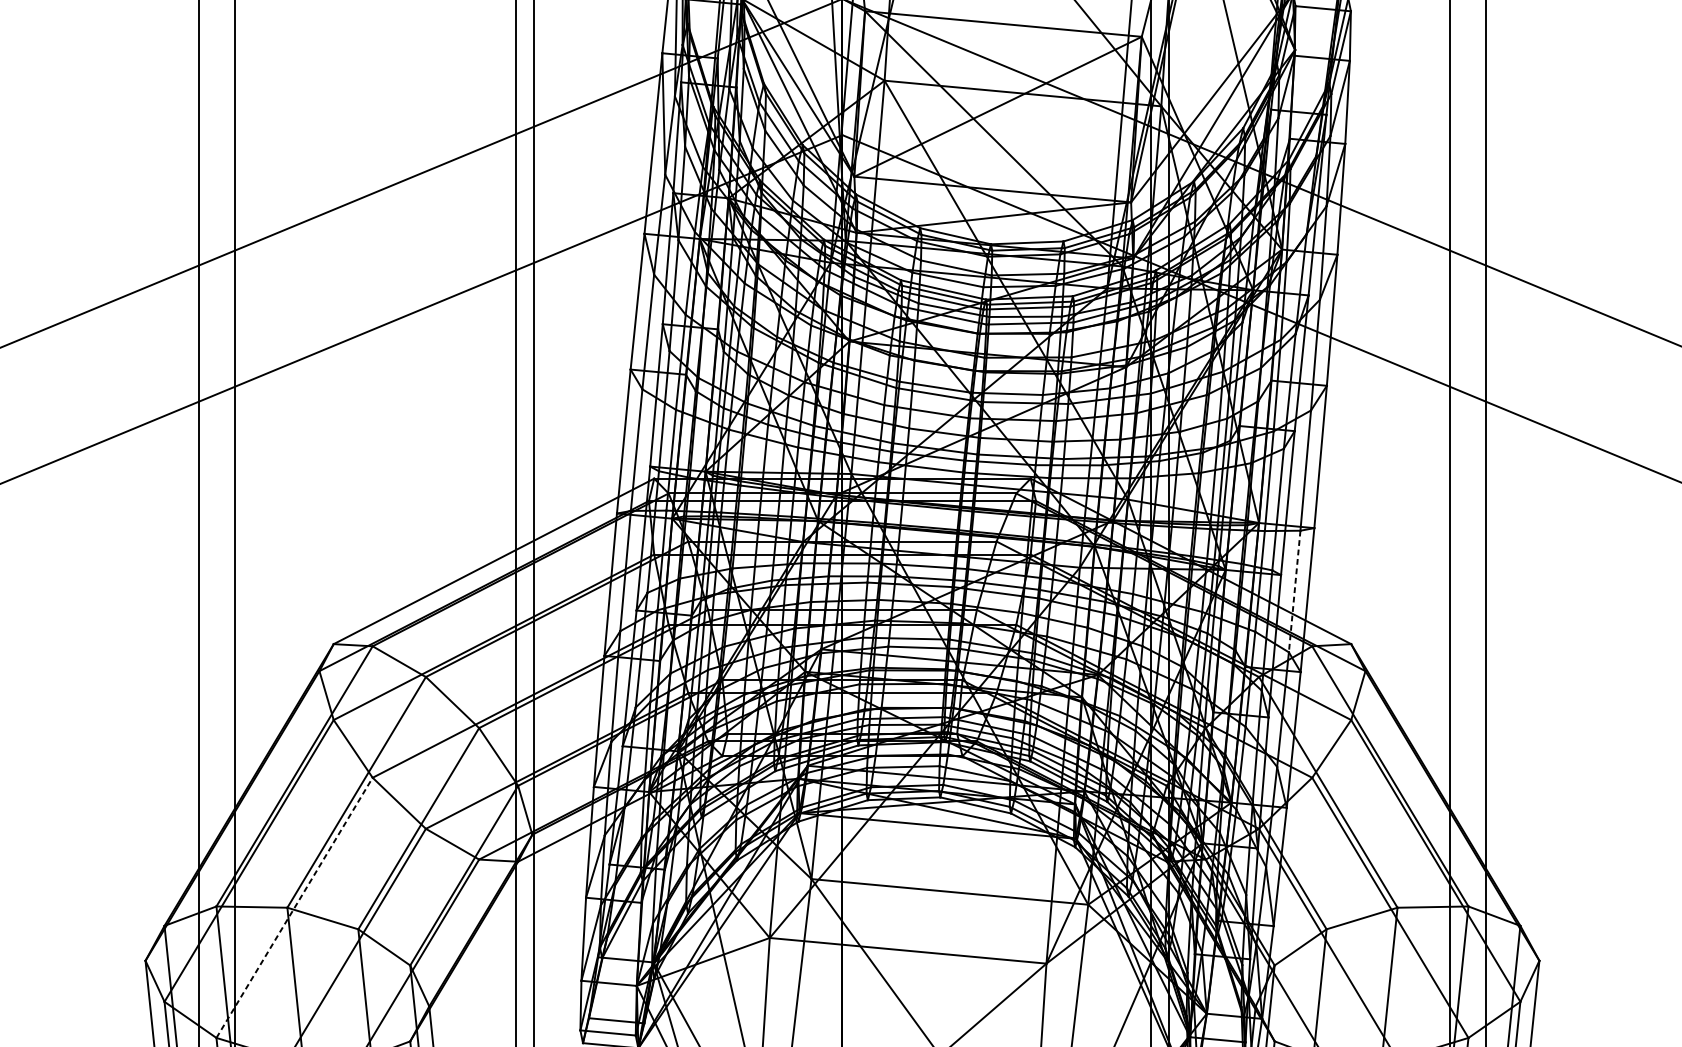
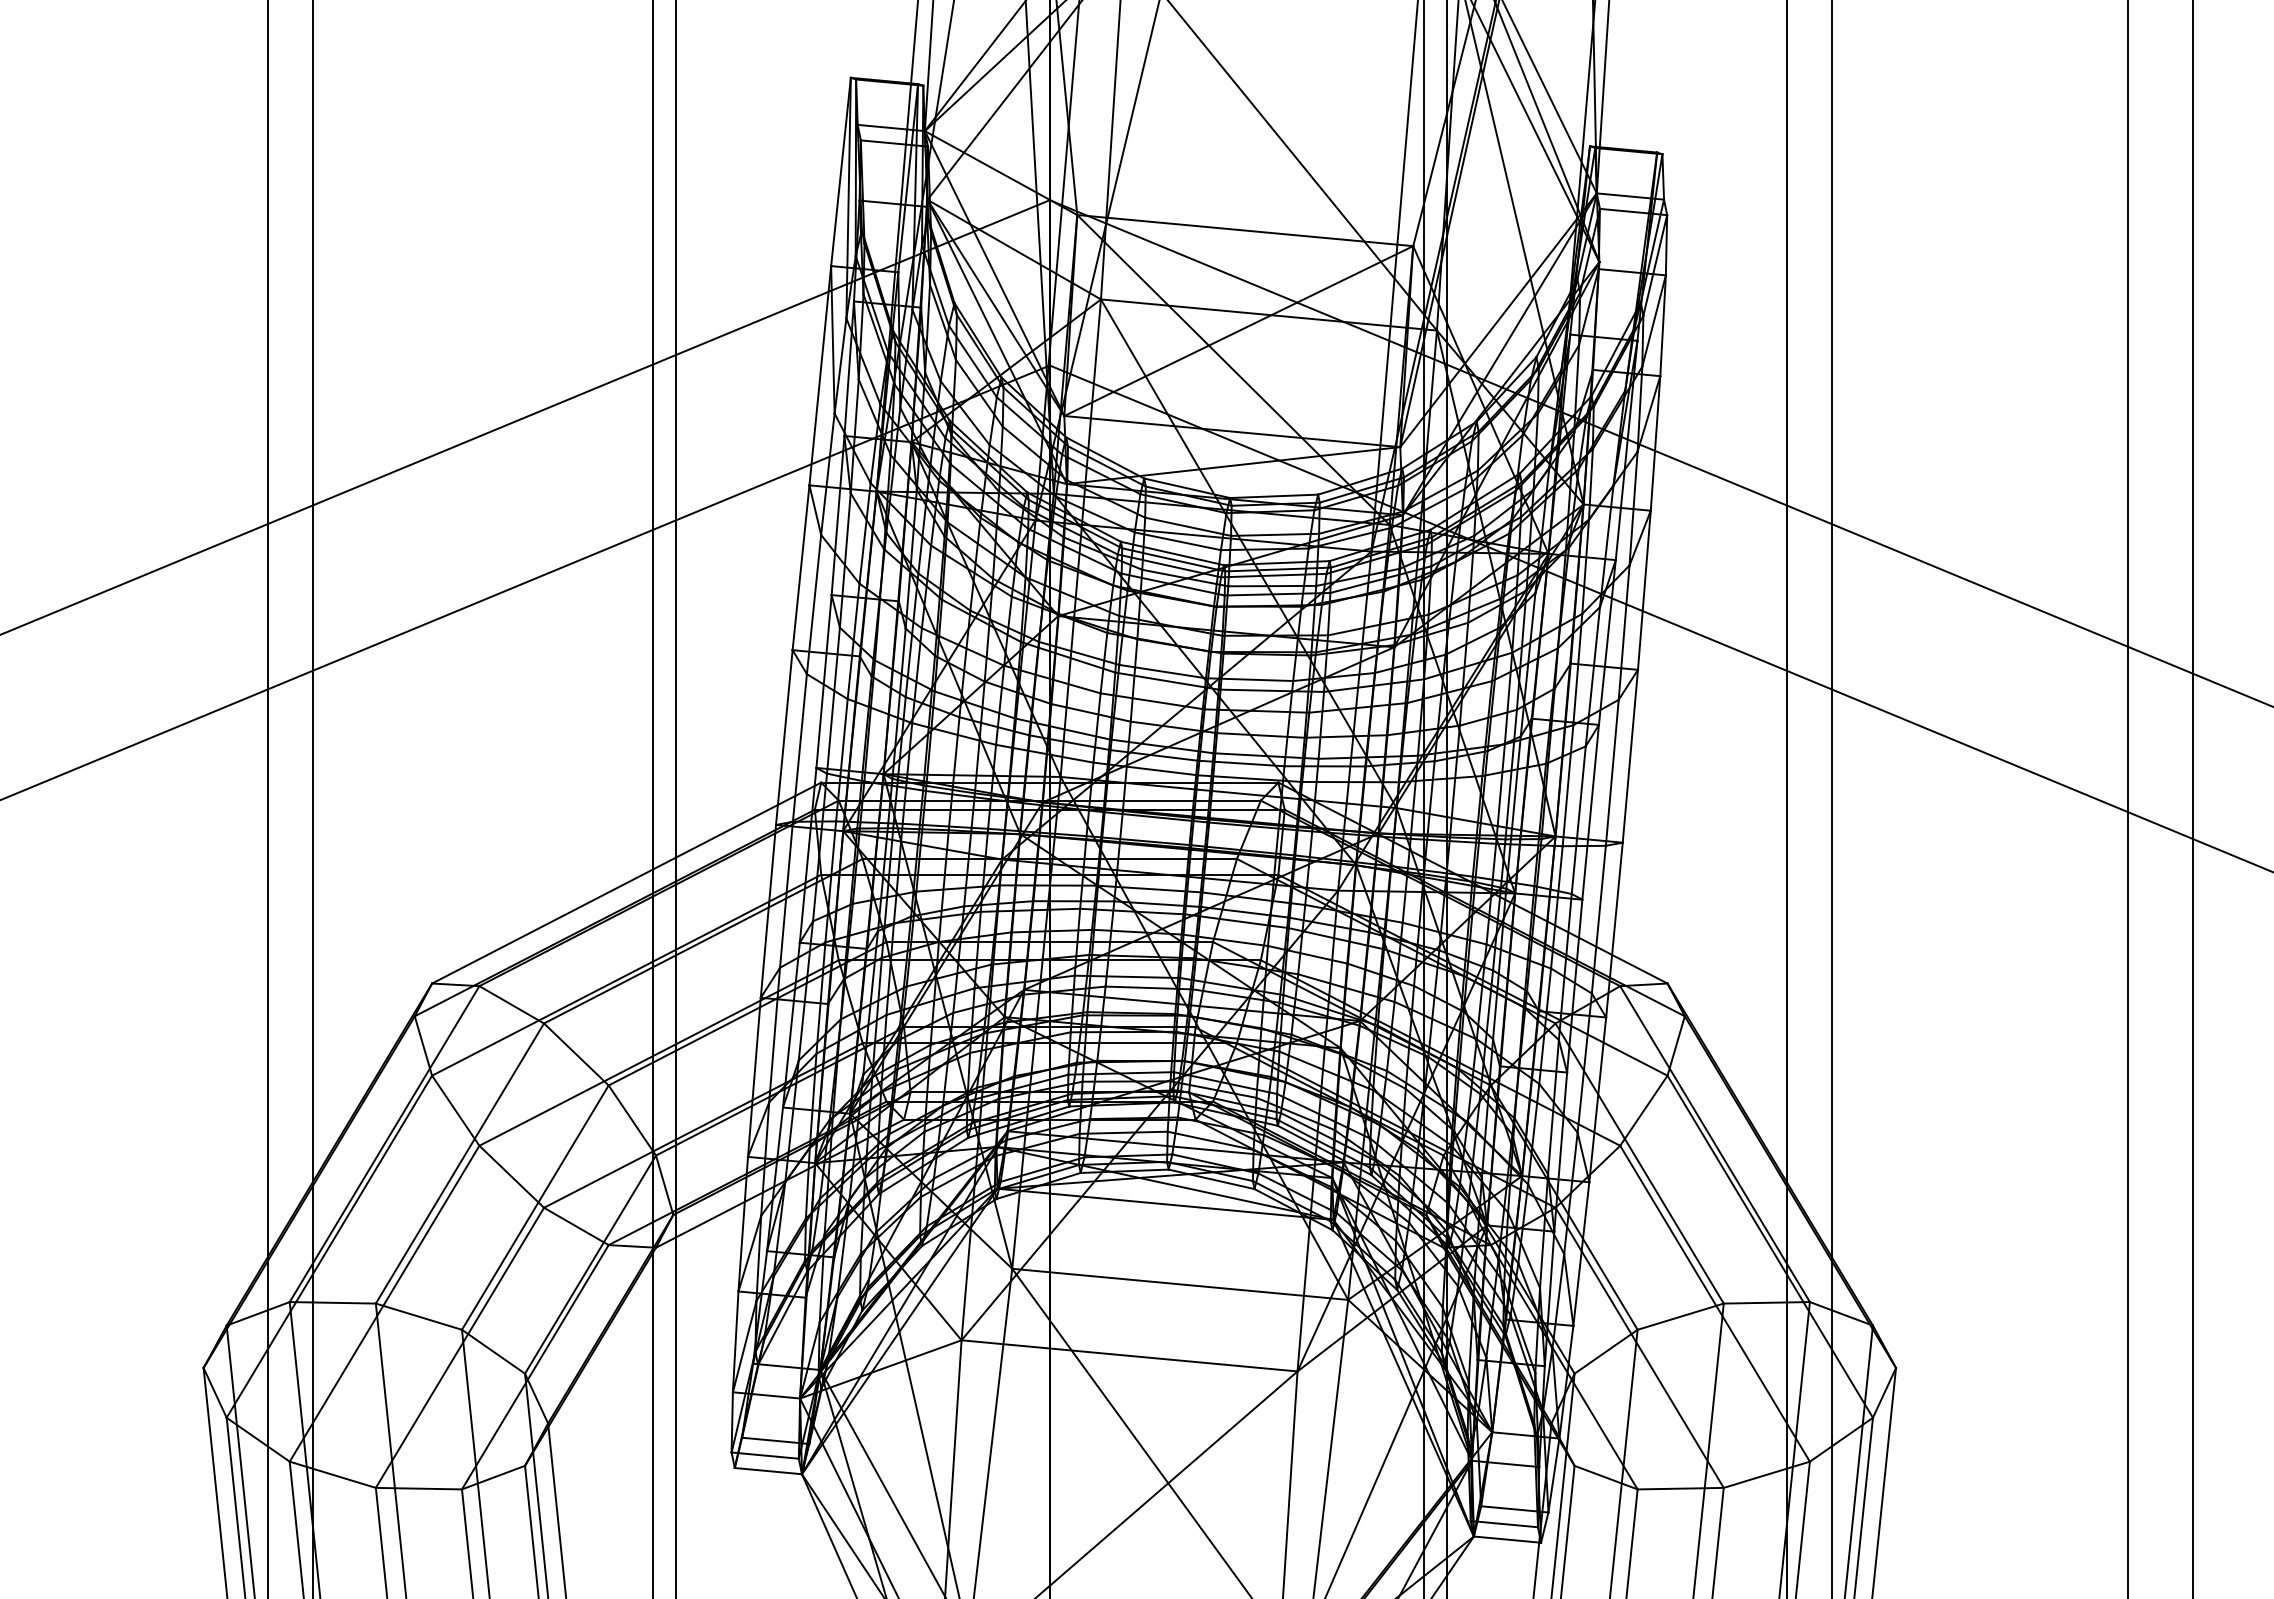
line: (1294, 592) -> (1598, 920), dashed -> solid
line: (294, 907) -> (384, 1303), dashed -> solid

